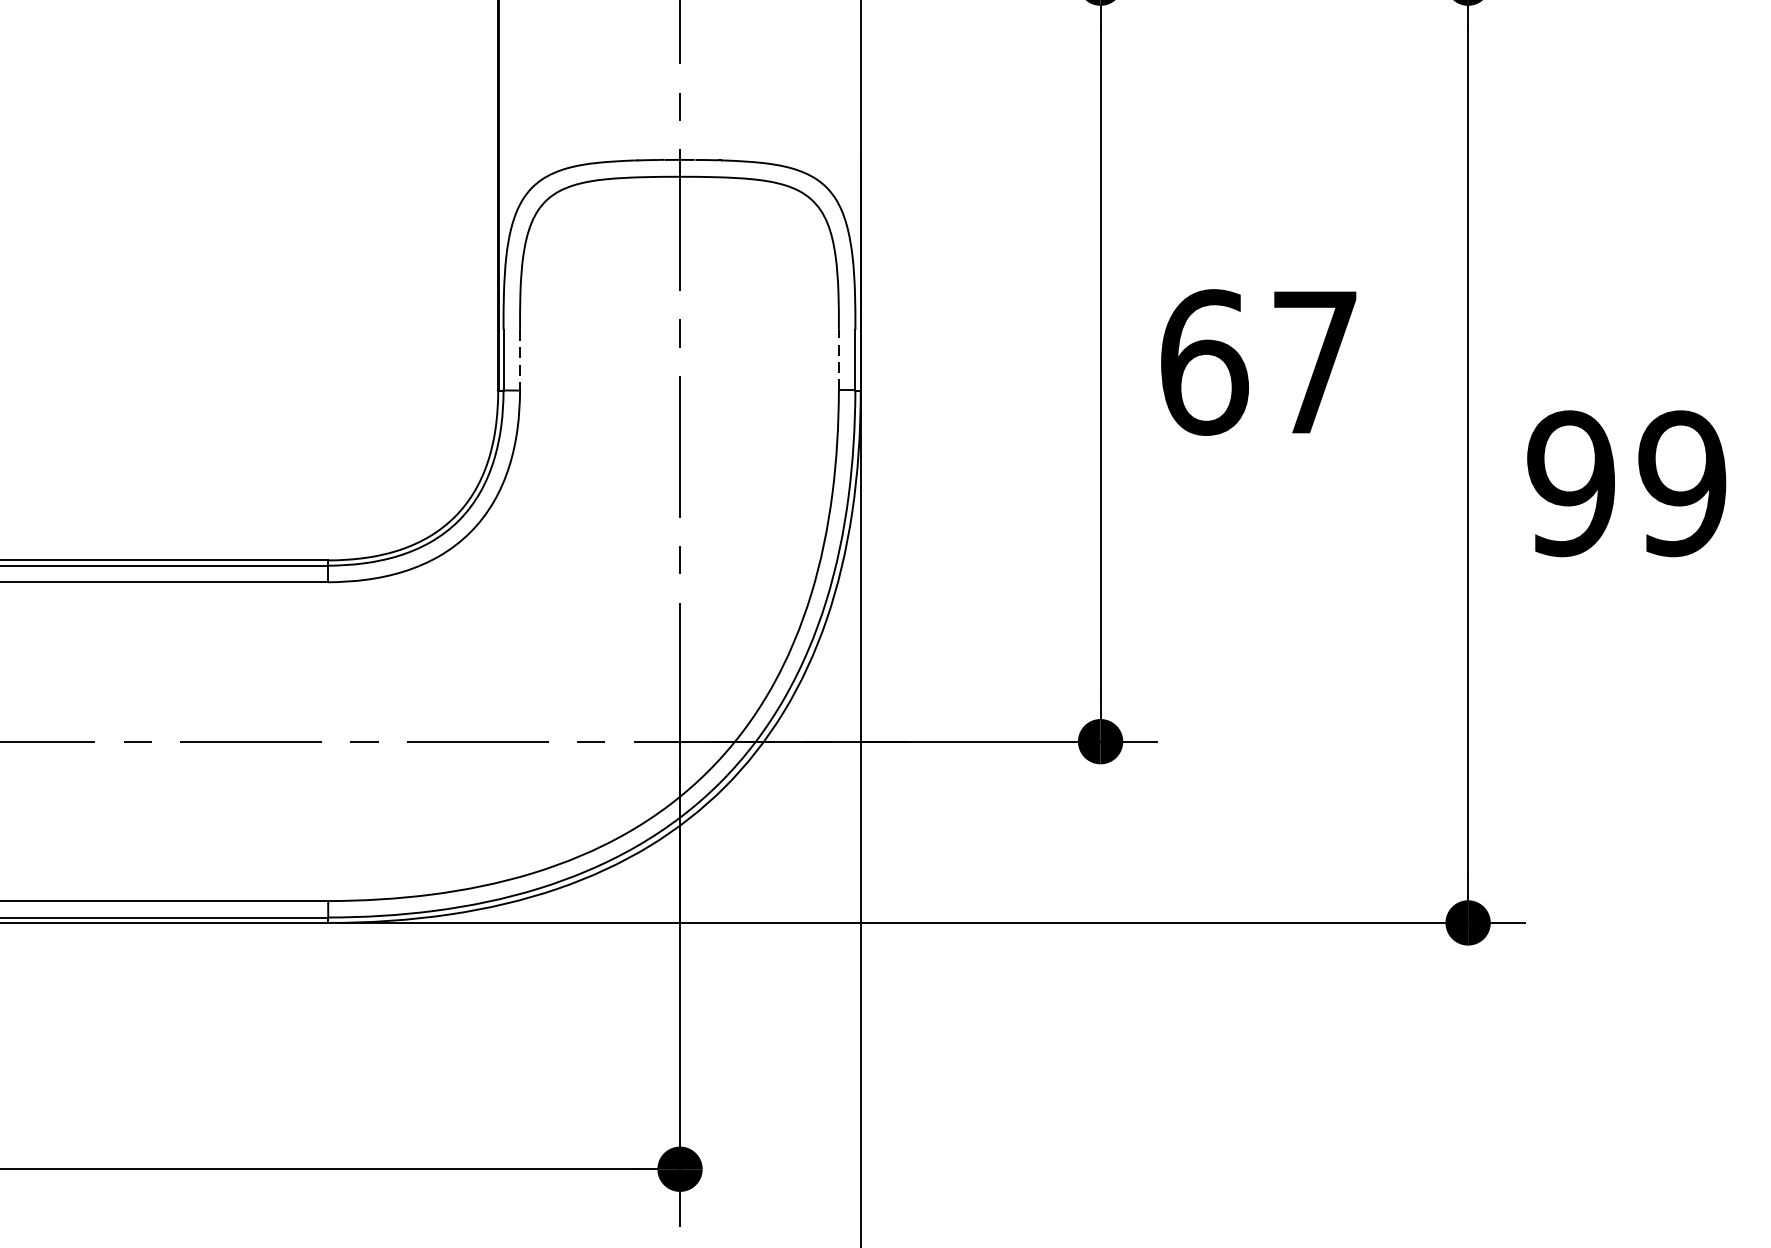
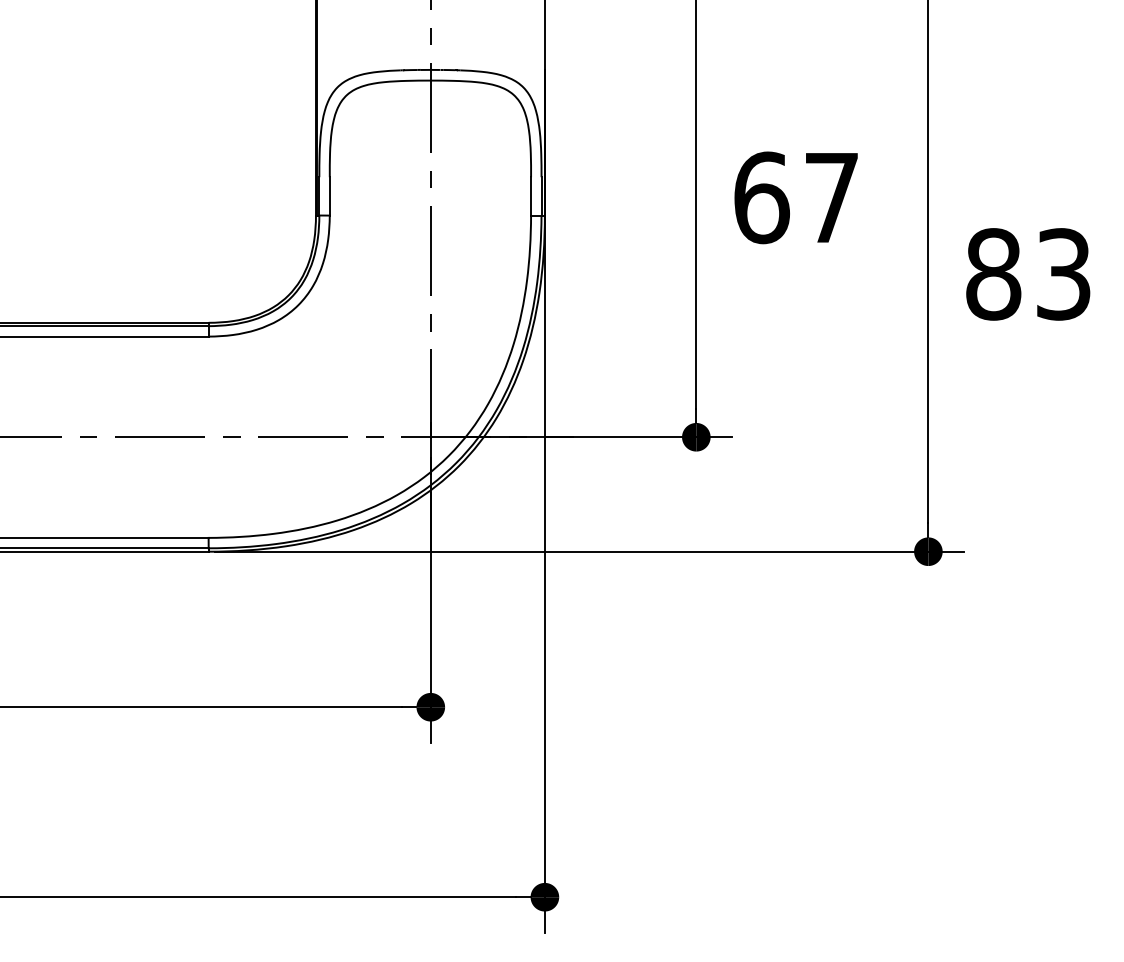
line: (839, 358) -> (531, 195), dashed -> solid
line: (519, 360) -> (329, 196), dashed -> solid
text: (1626, 483) -> (1028, 274), 99 -> 83

